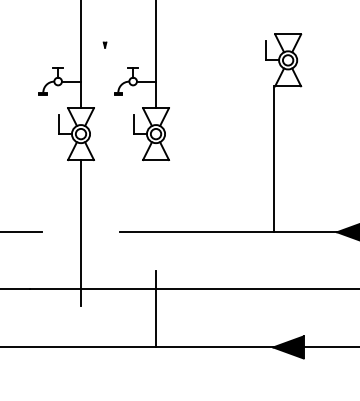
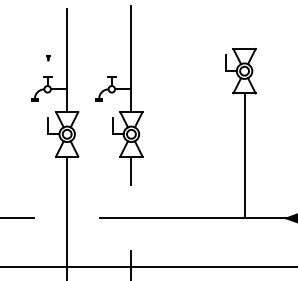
part: (104, 44) -> (47, 57), moved
line: (274, 159) -> (244, 156), moved
line: (156, 176) -> (131, 170), added

